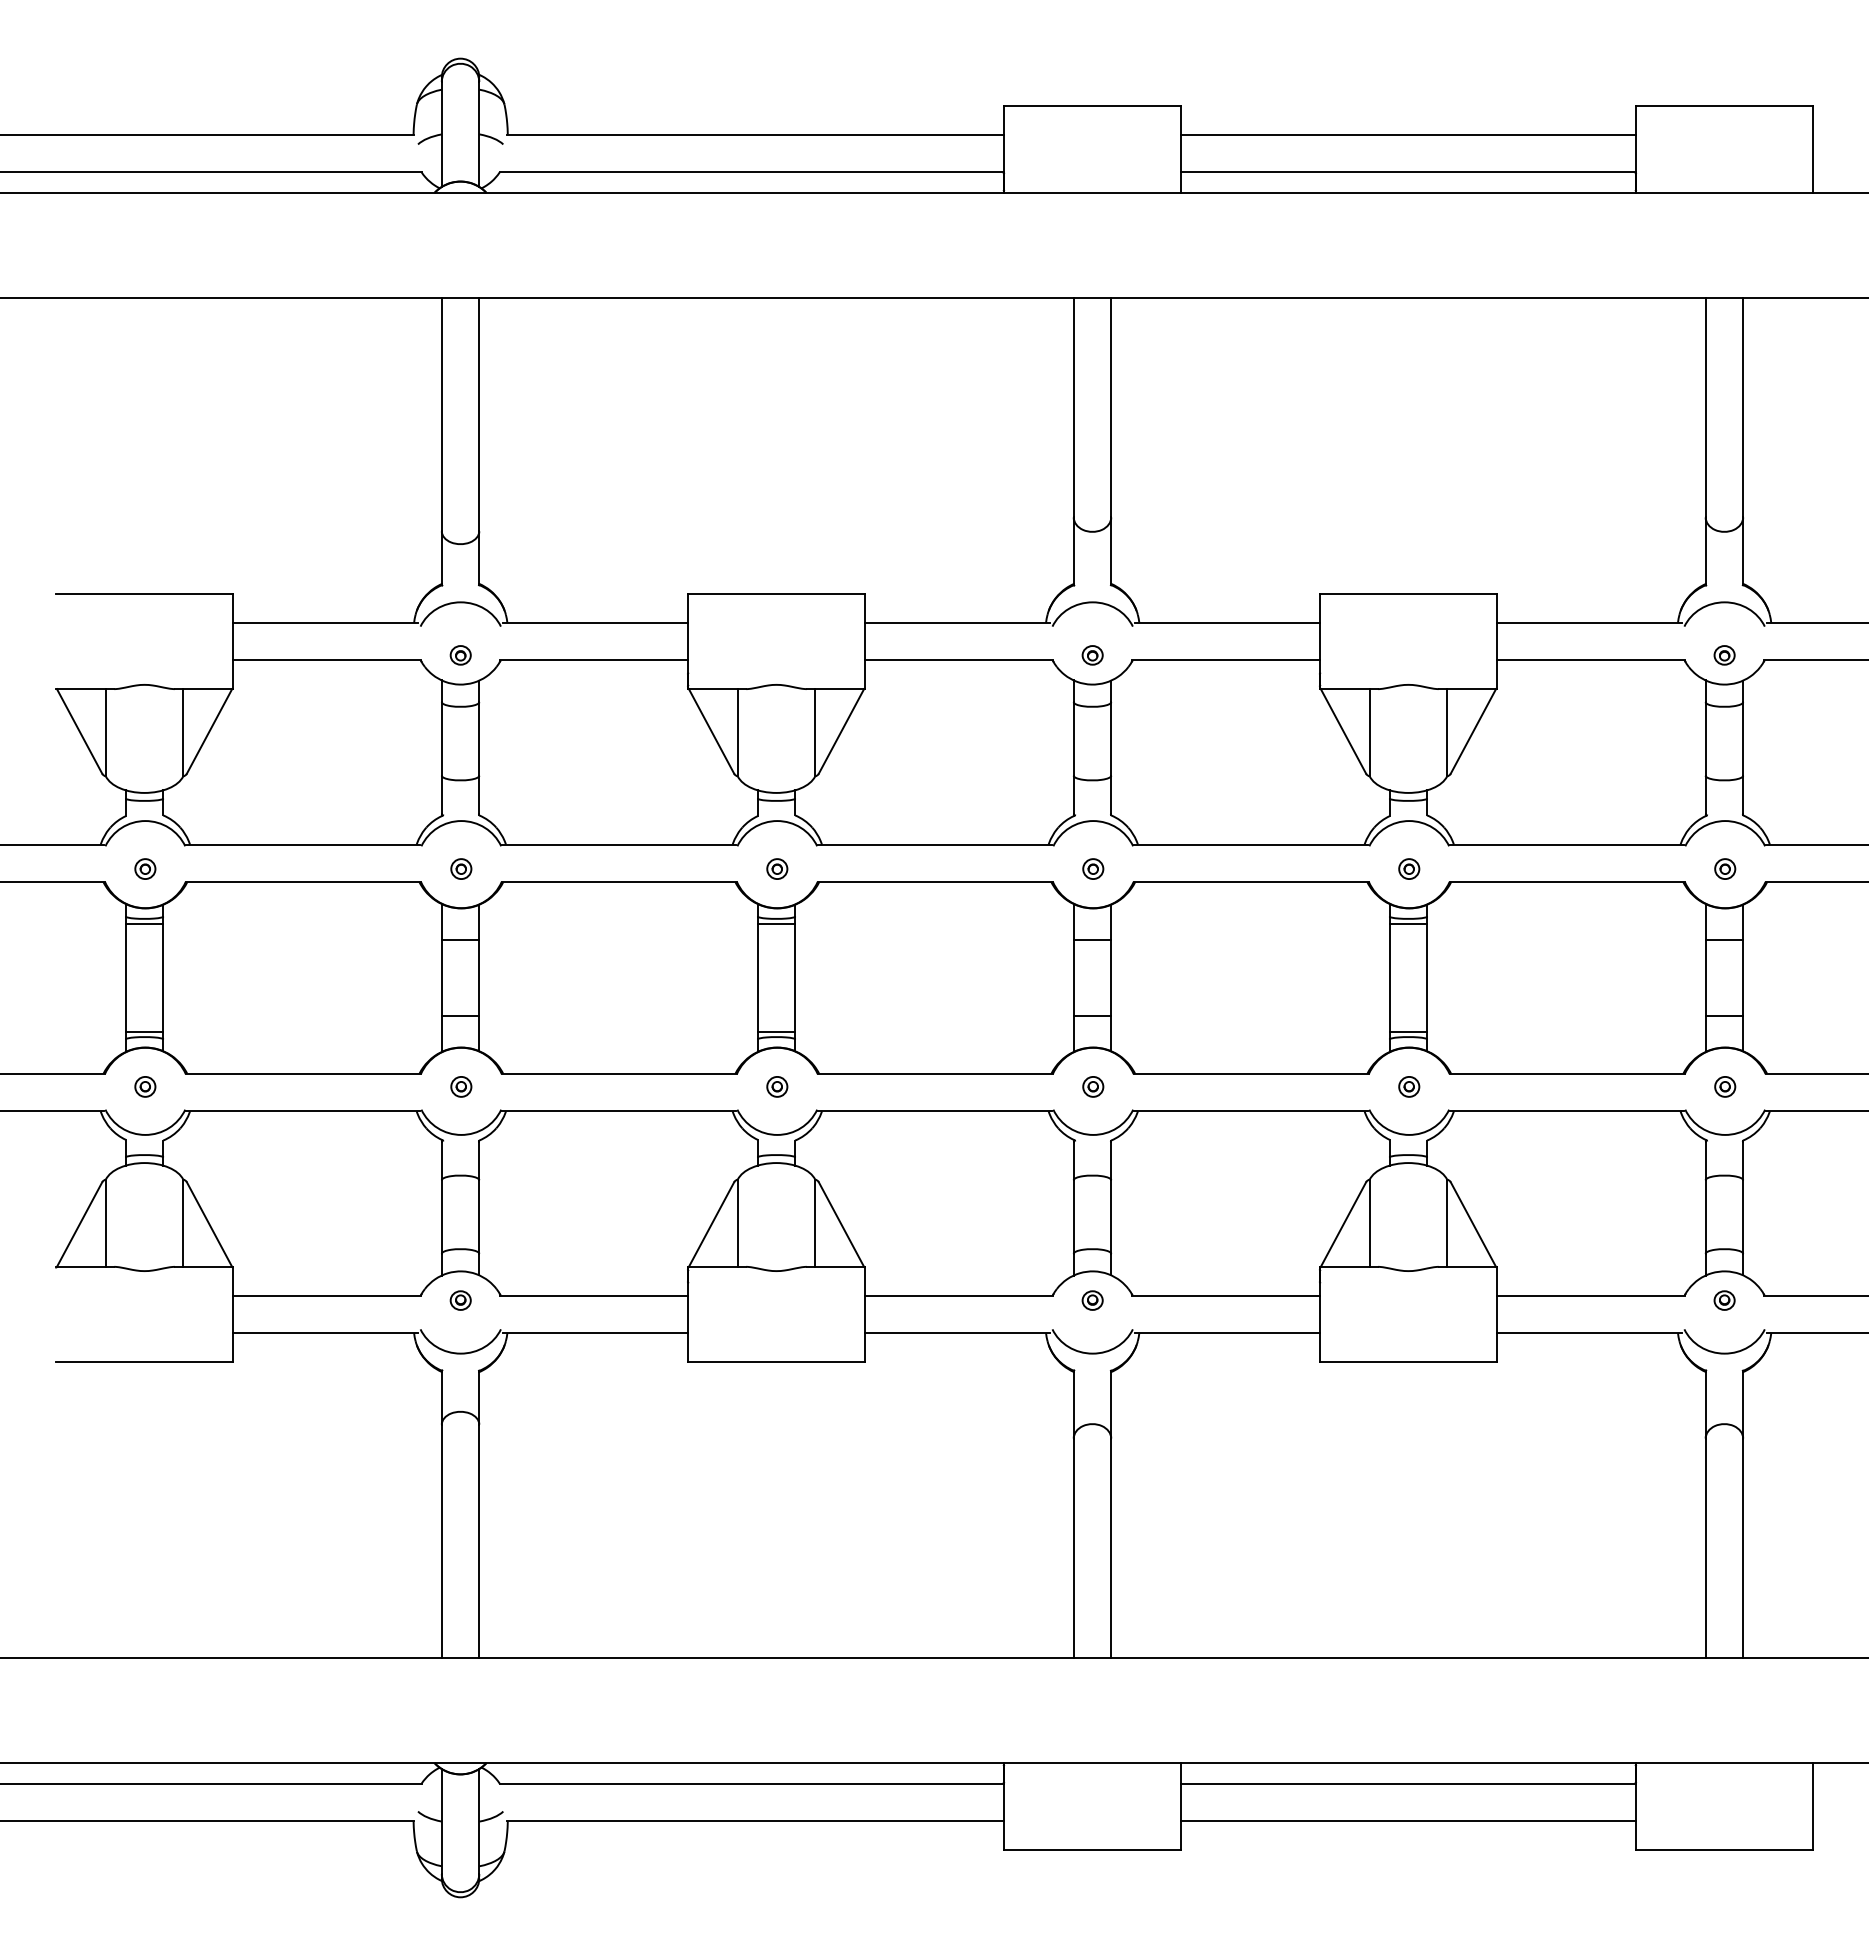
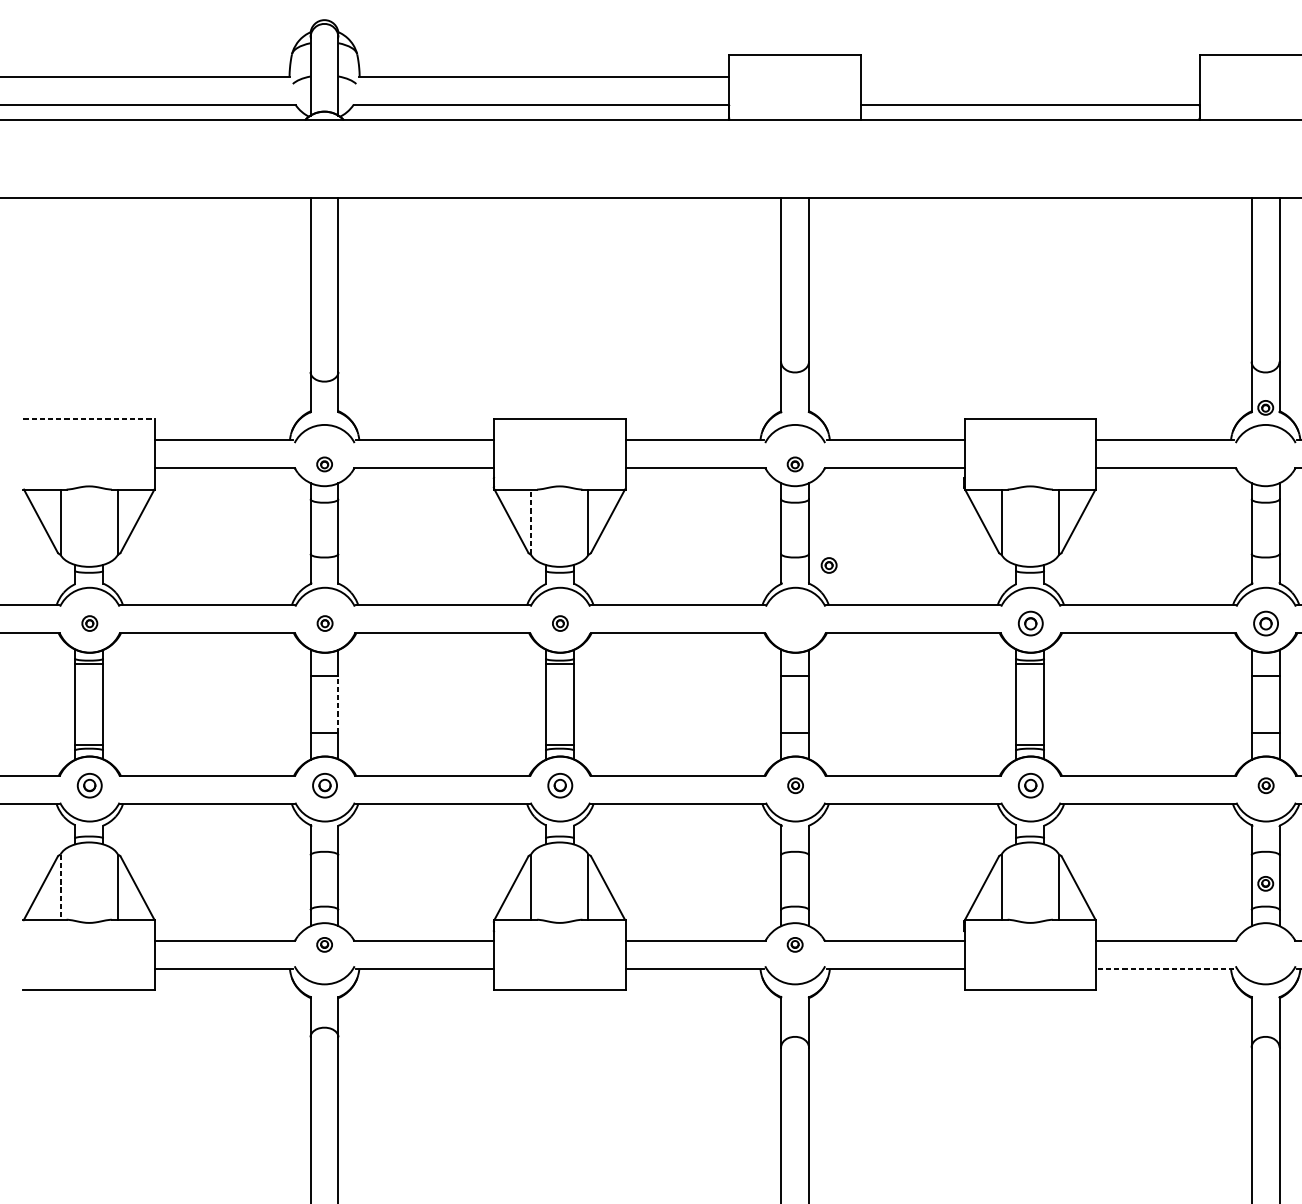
line: (1407, 134) -> (1029, 76), removed
line: (145, 594) -> (89, 419), solid -> dashed
part: (1724, 655) -> (1265, 407), moved
line: (737, 732) -> (530, 521), solid -> dashed
part: (1093, 868) -> (829, 565), moved
part: (1409, 868) -> (1031, 623), size x1.6
part: (1725, 868) -> (1266, 623), size x1.6
line: (479, 977) -> (338, 704), solid -> dashed
part: (145, 1086) -> (89, 785), size x1.6
part: (461, 1086) -> (325, 785), size x1.6
part: (777, 1086) -> (560, 785), size x1.6
part: (1409, 1086) -> (1031, 785), size x1.6
line: (106, 1223) -> (60, 887), solid -> dashed
part: (1724, 1300) -> (1265, 883), moved
line: (1589, 1333) -> (1165, 969), solid -> dashed

